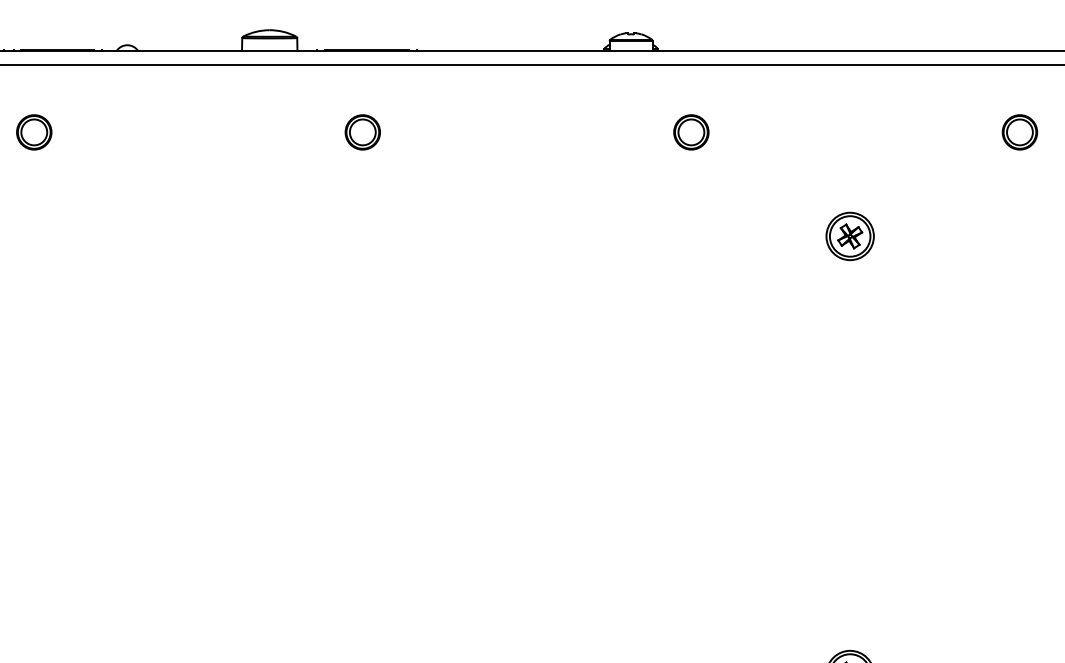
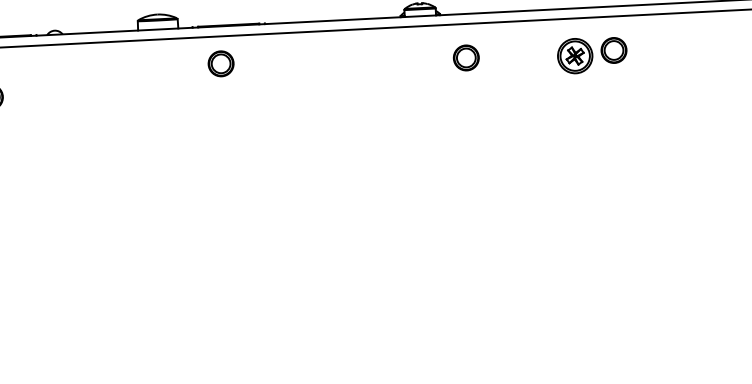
part: (362, 132) -> (220, 63), moved
part: (691, 132) -> (466, 58), moved
part: (1019, 132) -> (613, 50), moved
part: (849, 236) -> (574, 56), moved

